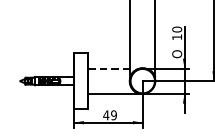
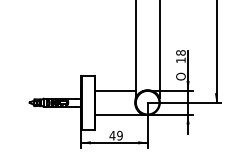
text: (176, 29) -> (180, 52), 10 -> 18
line: (108, 68) -> (114, 90), dashed -> solid

